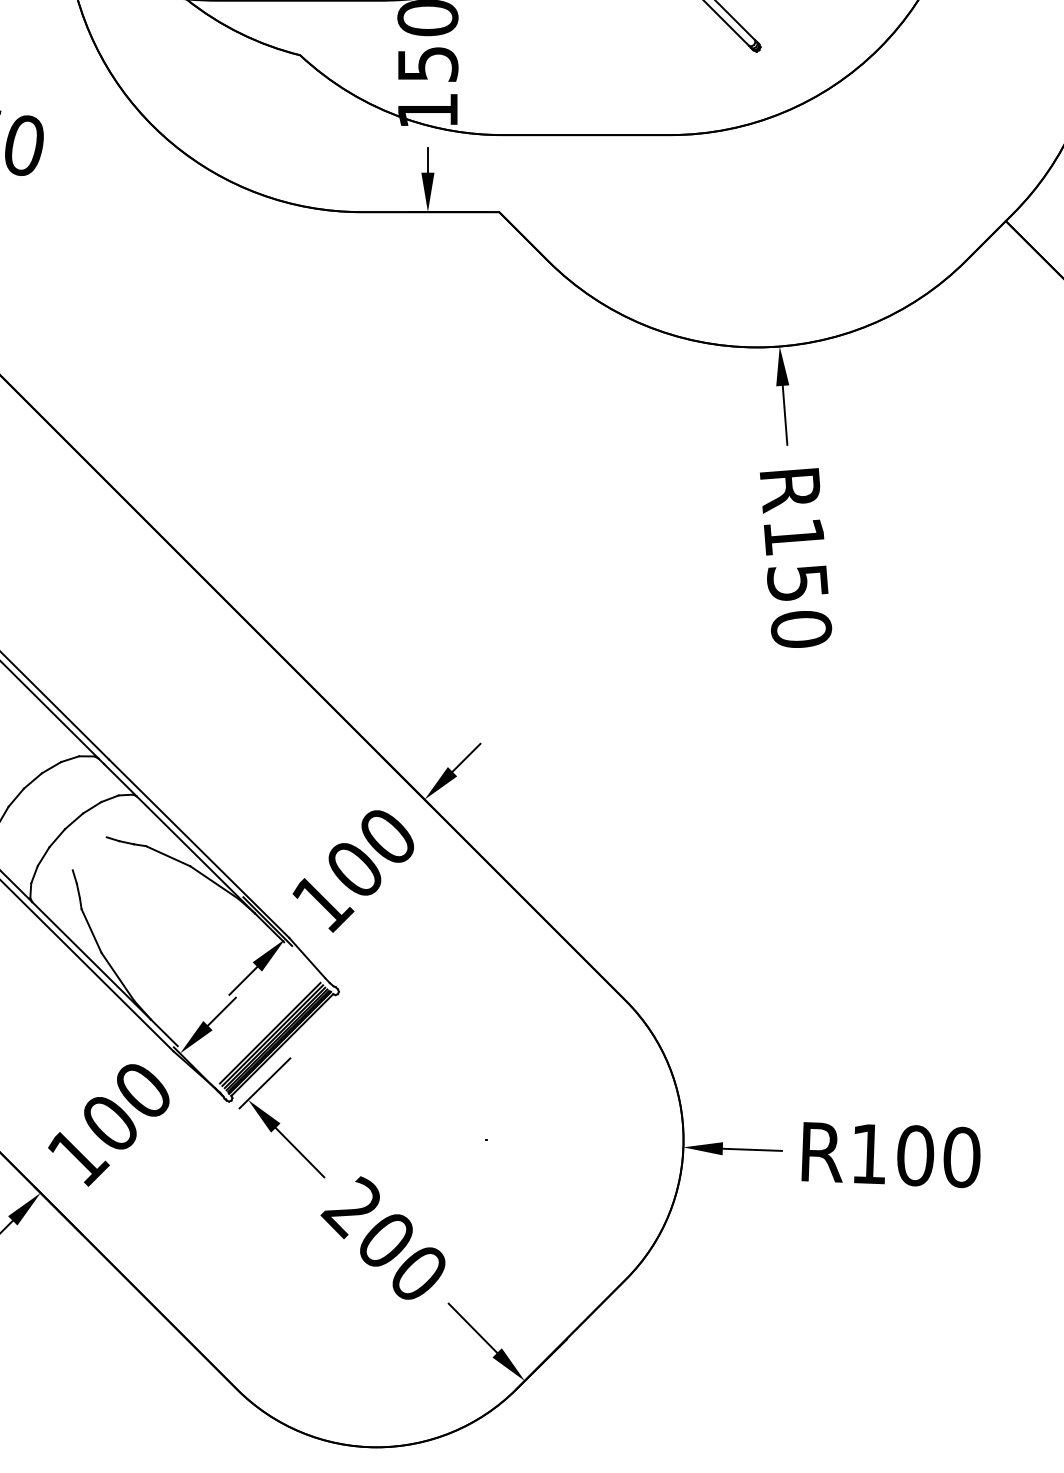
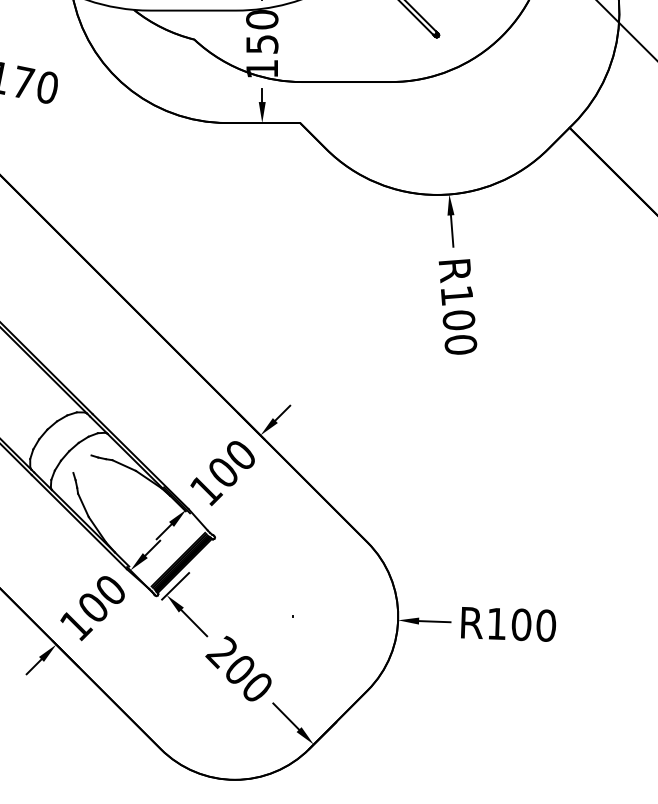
text: (796, 583) -> (458, 320), R150 -> R100

